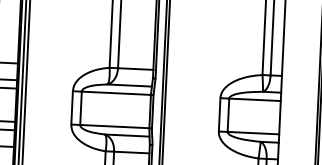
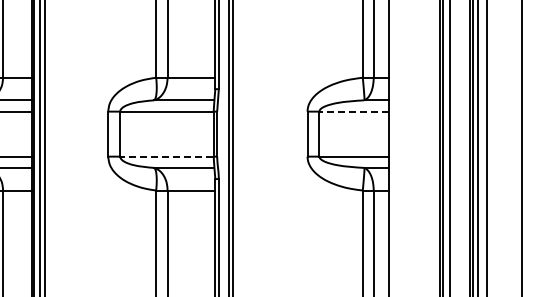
line: (255, 99) -> (354, 111), solid -> dashed
line: (114, 126) -> (166, 156), solid -> dashed

